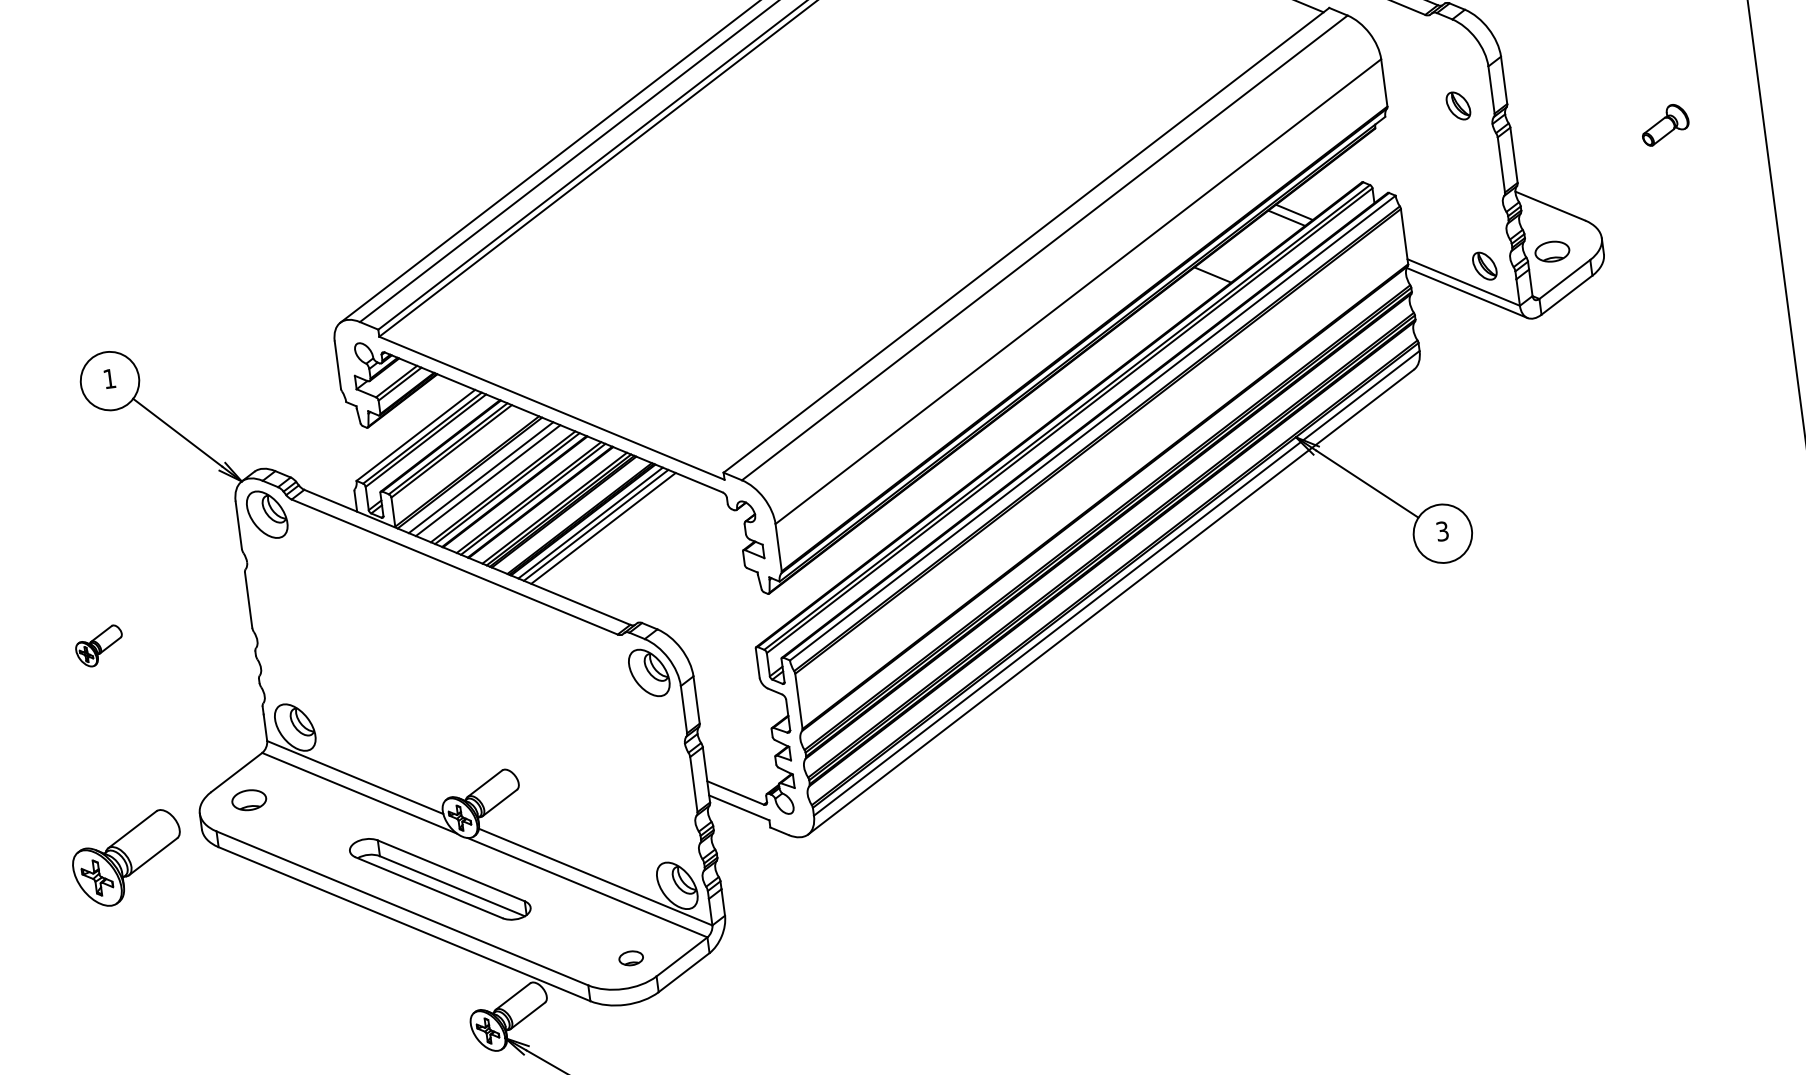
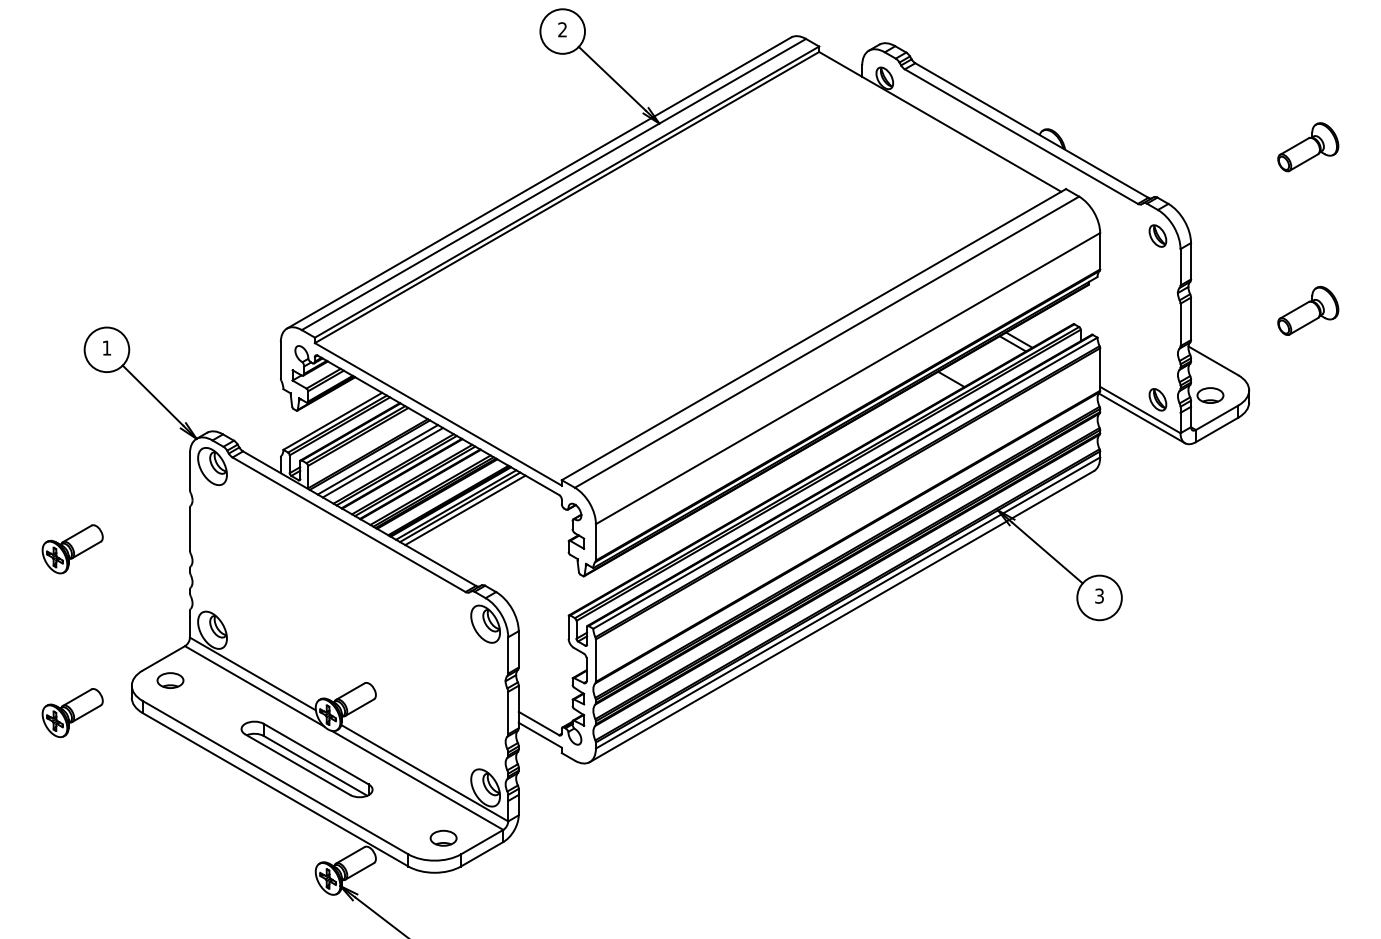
part: (1457, 105) -> (1157, 235), moved
part: (1665, 124) -> (1308, 310), size x1.67
part: (99, 646) -> (72, 549), size x1.67
part: (127, 859) -> (72, 713), size x0.71
part: (630, 957) -> (443, 837), size x1.43

